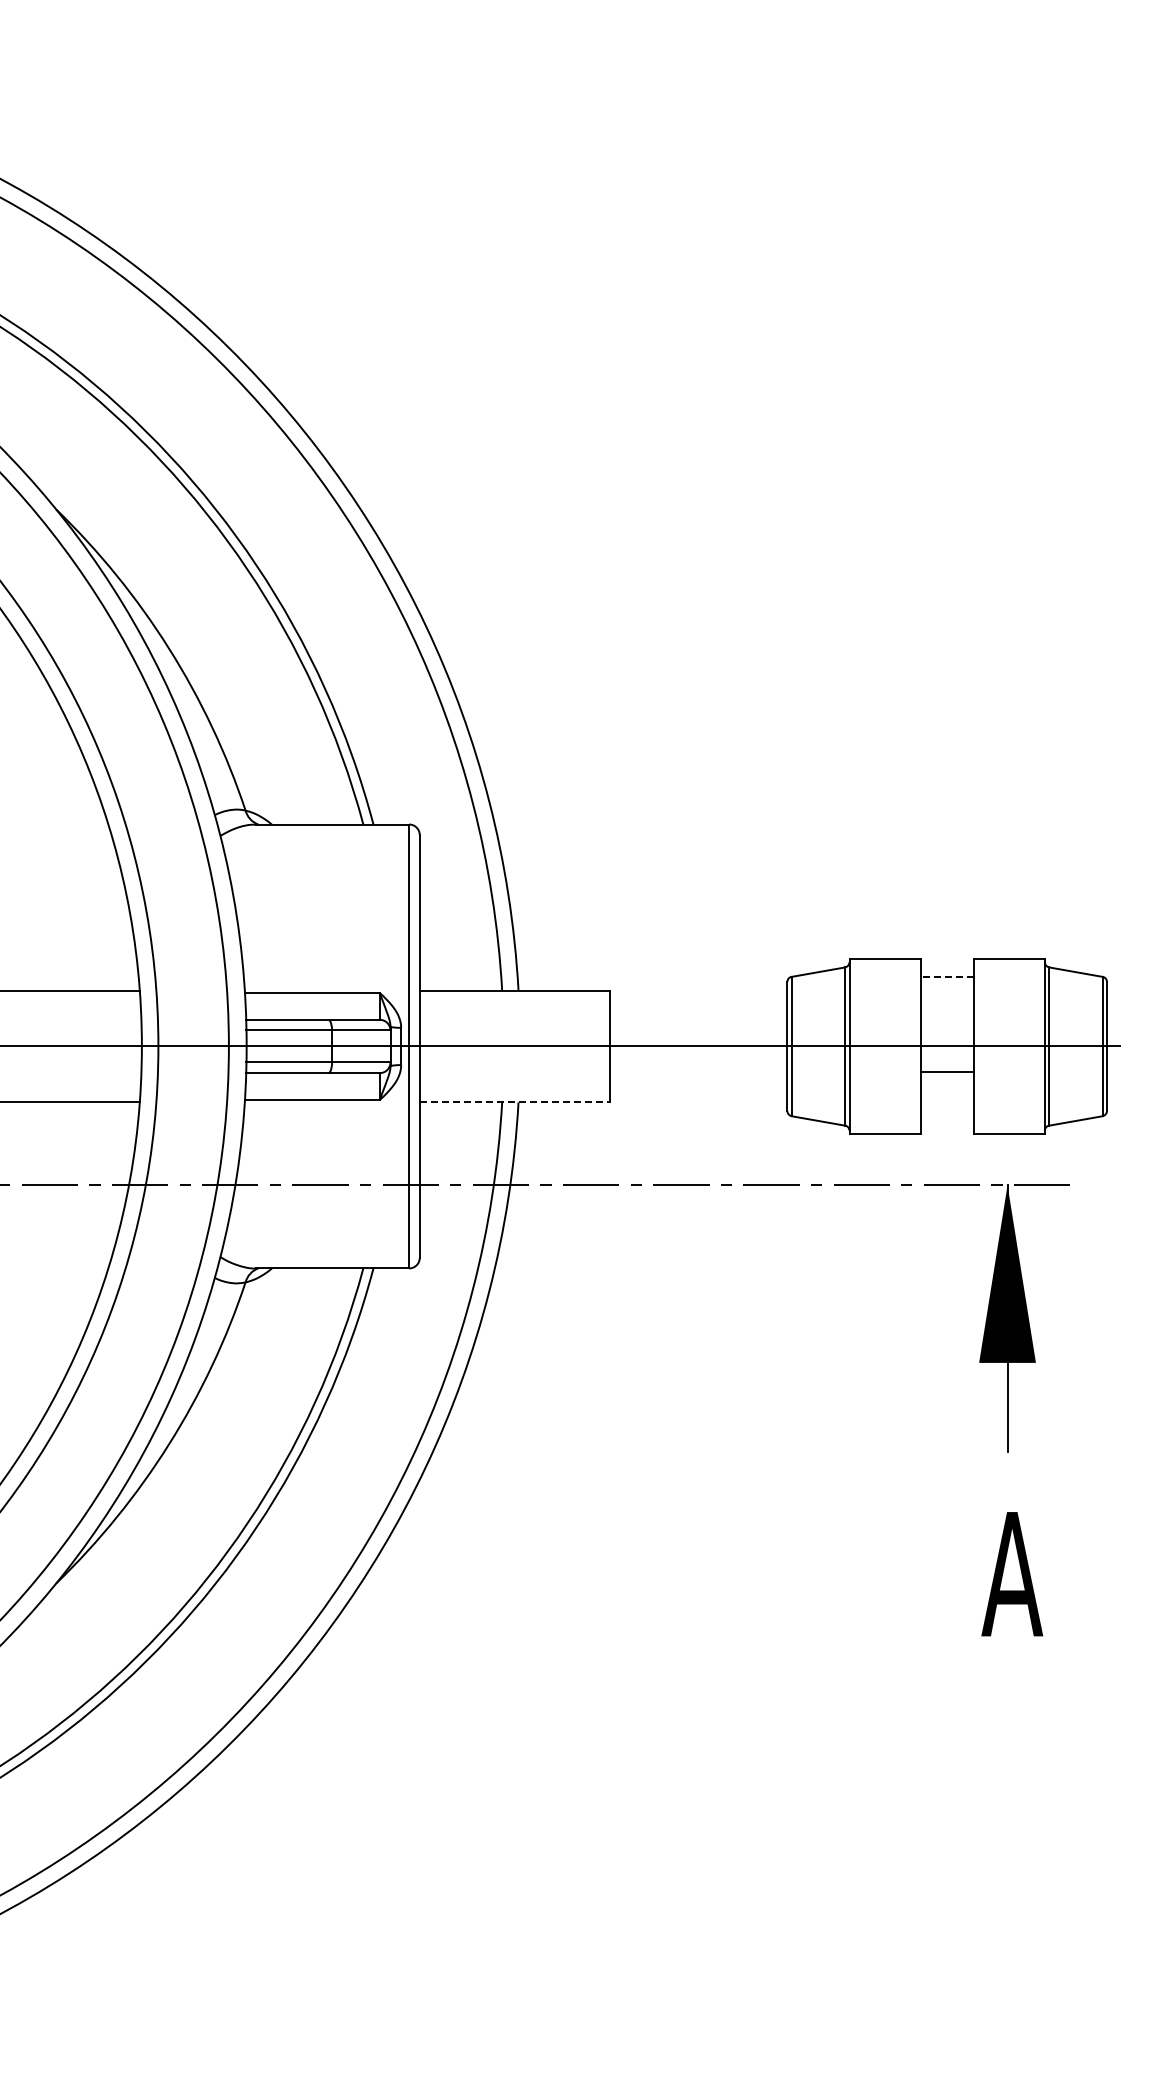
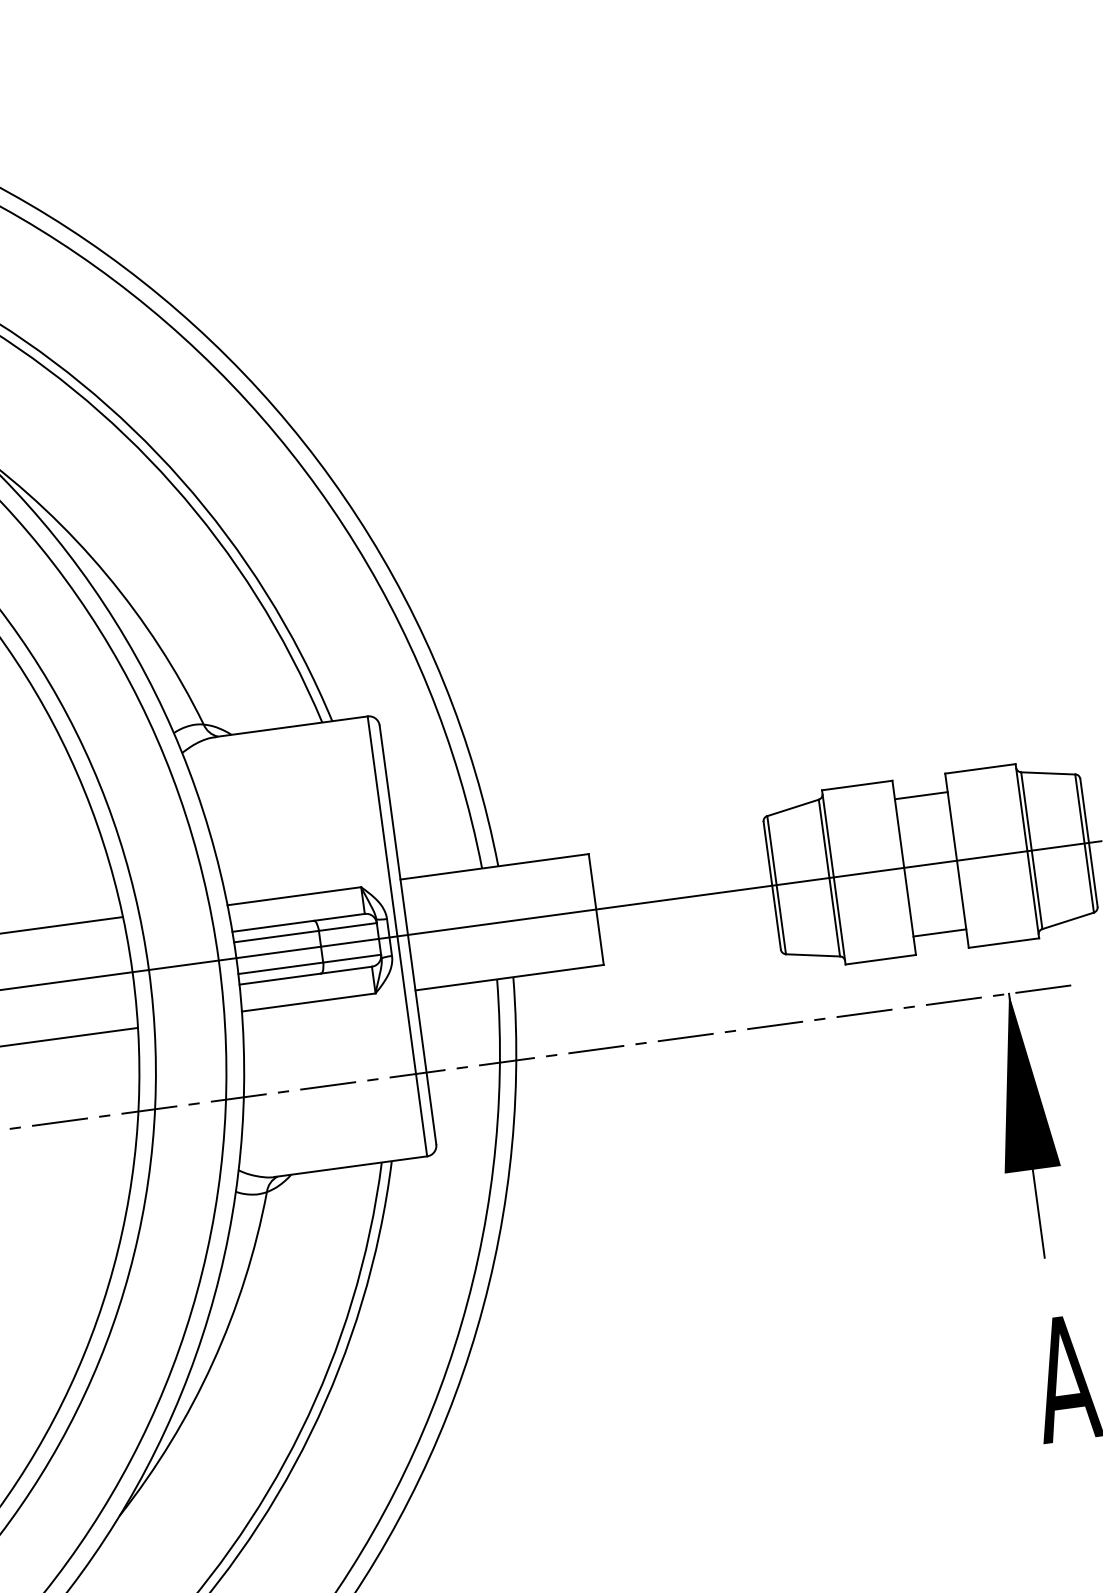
line: (947, 977) -> (921, 795), dashed -> solid
line: (946, 1071) -> (939, 932), moved
line: (514, 1102) -> (509, 977), dashed -> solid

